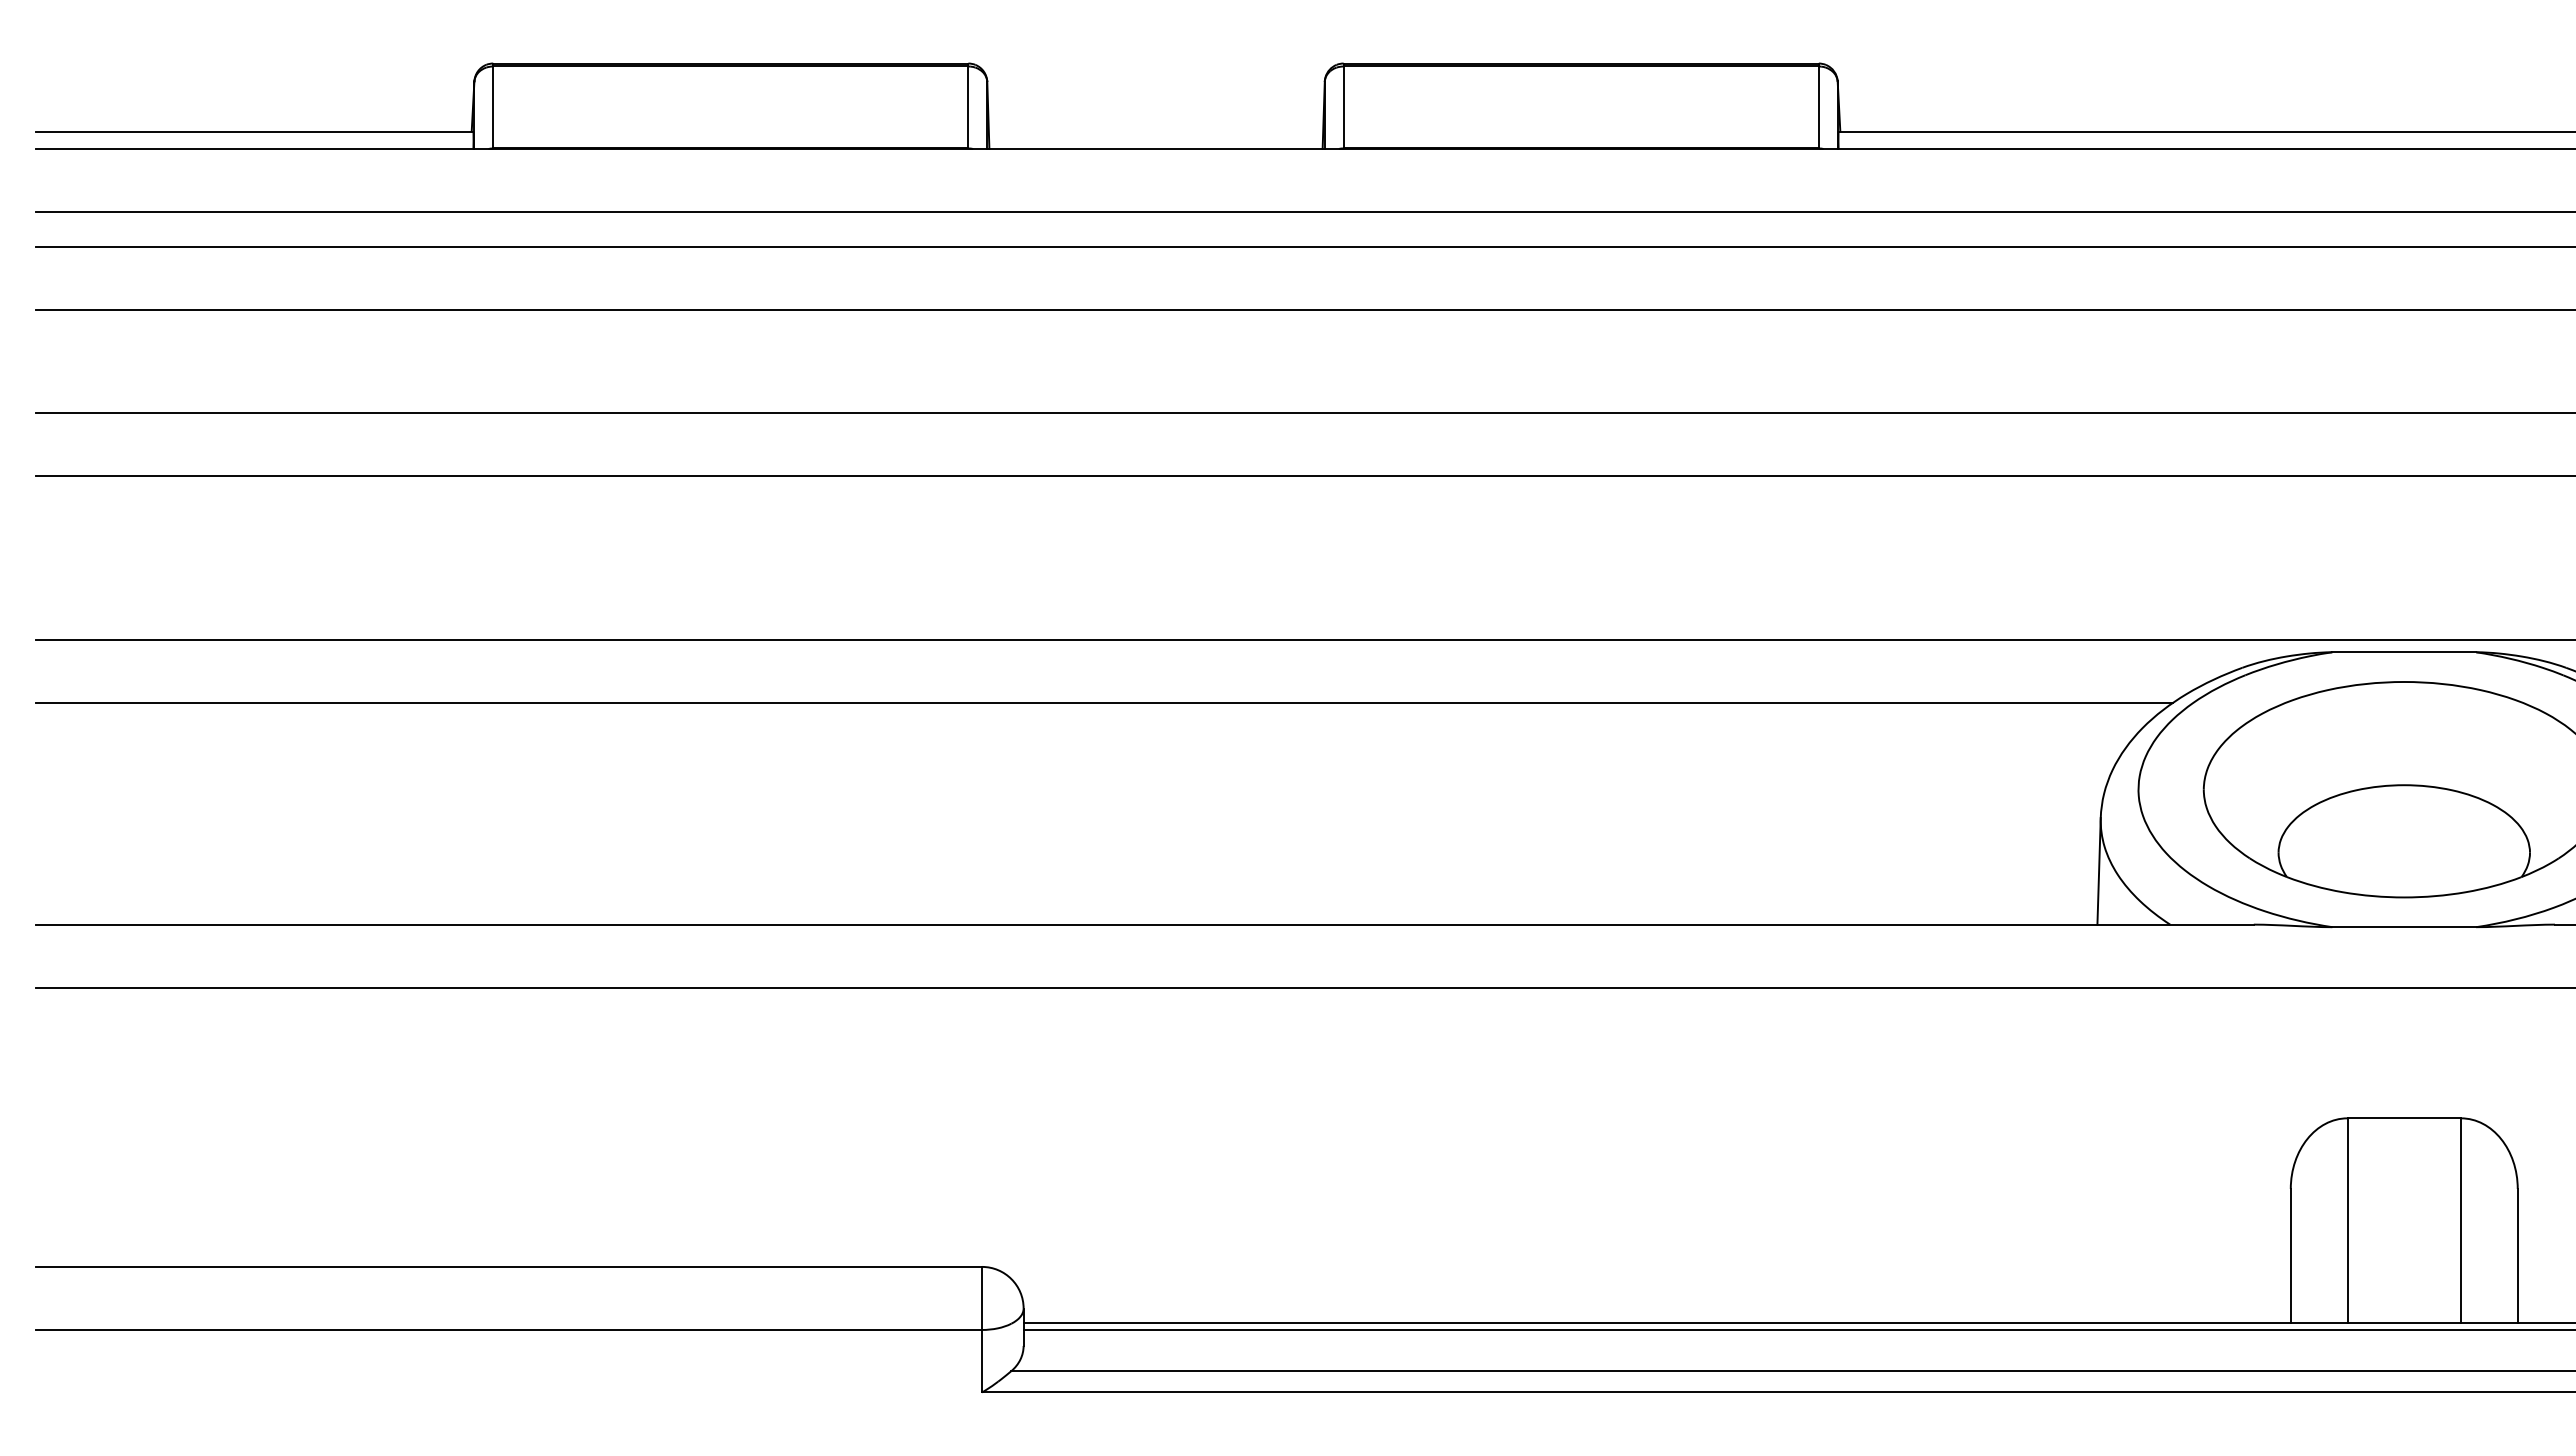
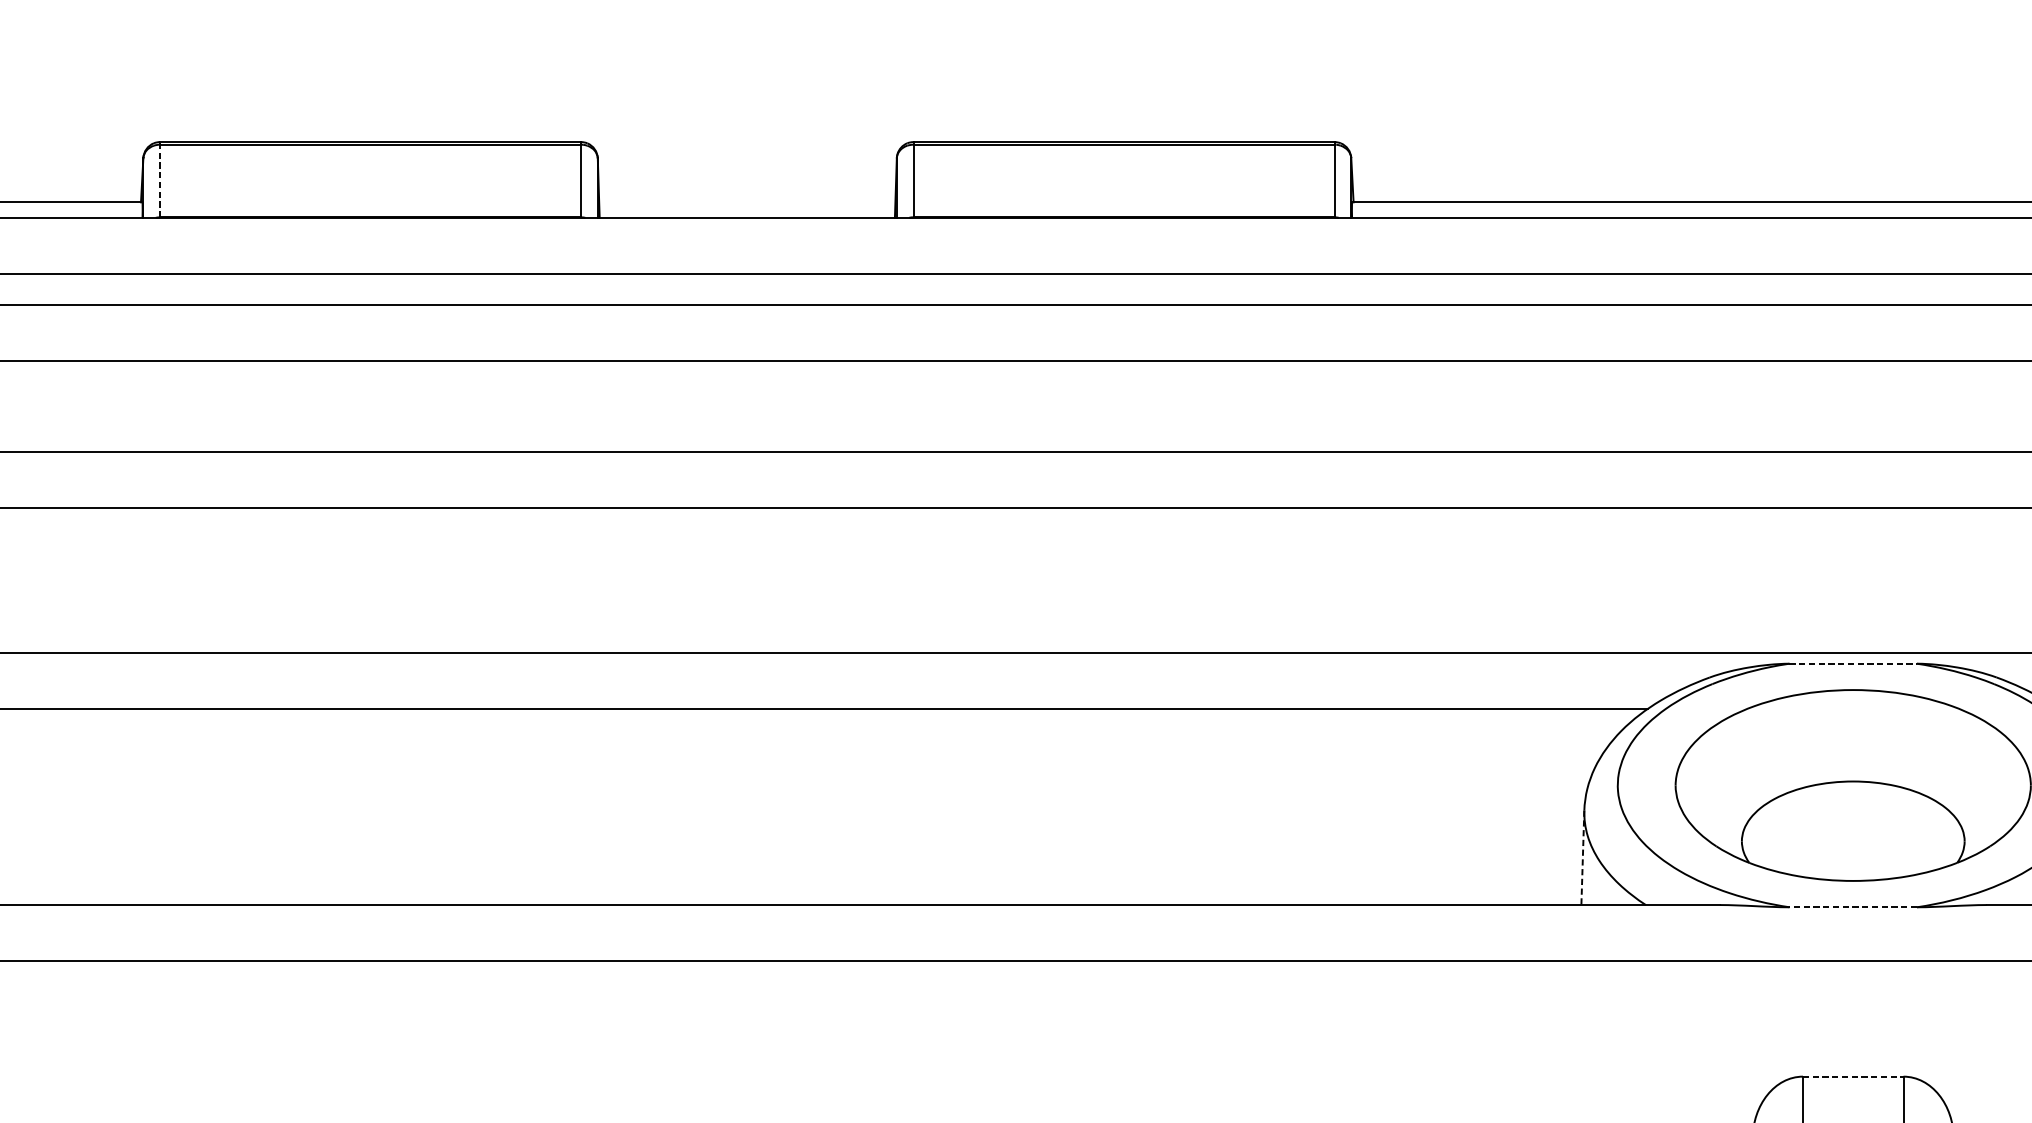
line: (493, 105) -> (160, 179), solid -> dashed
line: (2404, 652) -> (1853, 663), solid -> dashed
line: (2099, 871) -> (1583, 857), solid -> dashed
line: (2403, 927) -> (1852, 907), solid -> dashed
line: (2404, 1118) -> (1853, 1076), solid -> dashed

